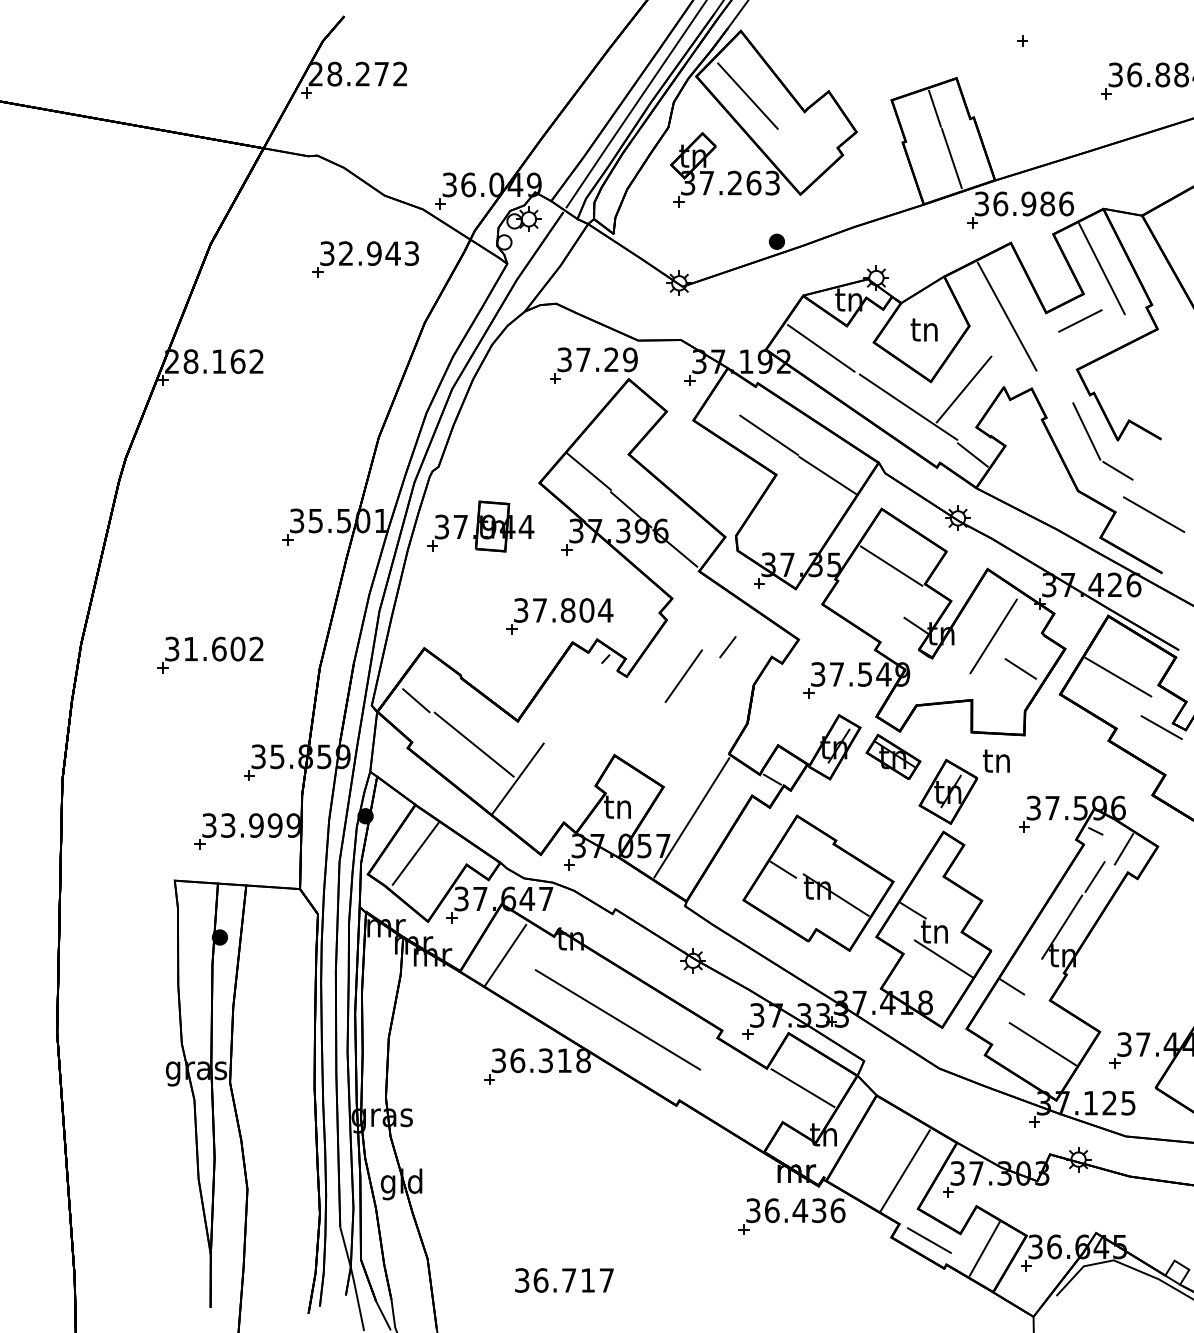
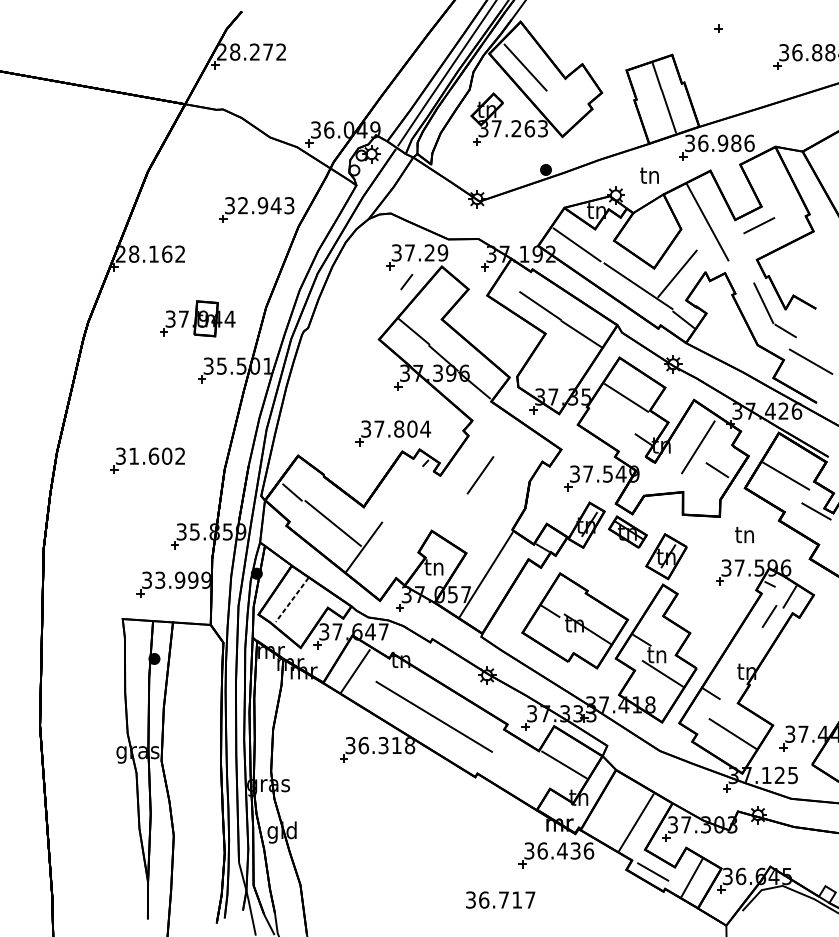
part: (365, 259) -> (256, 209), moved
line: (1101, 268) -> (774, 188), removed
text: (923, 329) -> (648, 175), moved
part: (480, 526) -> (197, 318), moved
line: (727, 647) -> (406, 282), moved
text: (996, 760) -> (744, 534), moved
line: (415, 853) -> (291, 599), solid -> dashed
line: (1062, 926) -> (746, 651), removed
text: (564, 1280) -> (500, 900), moved

